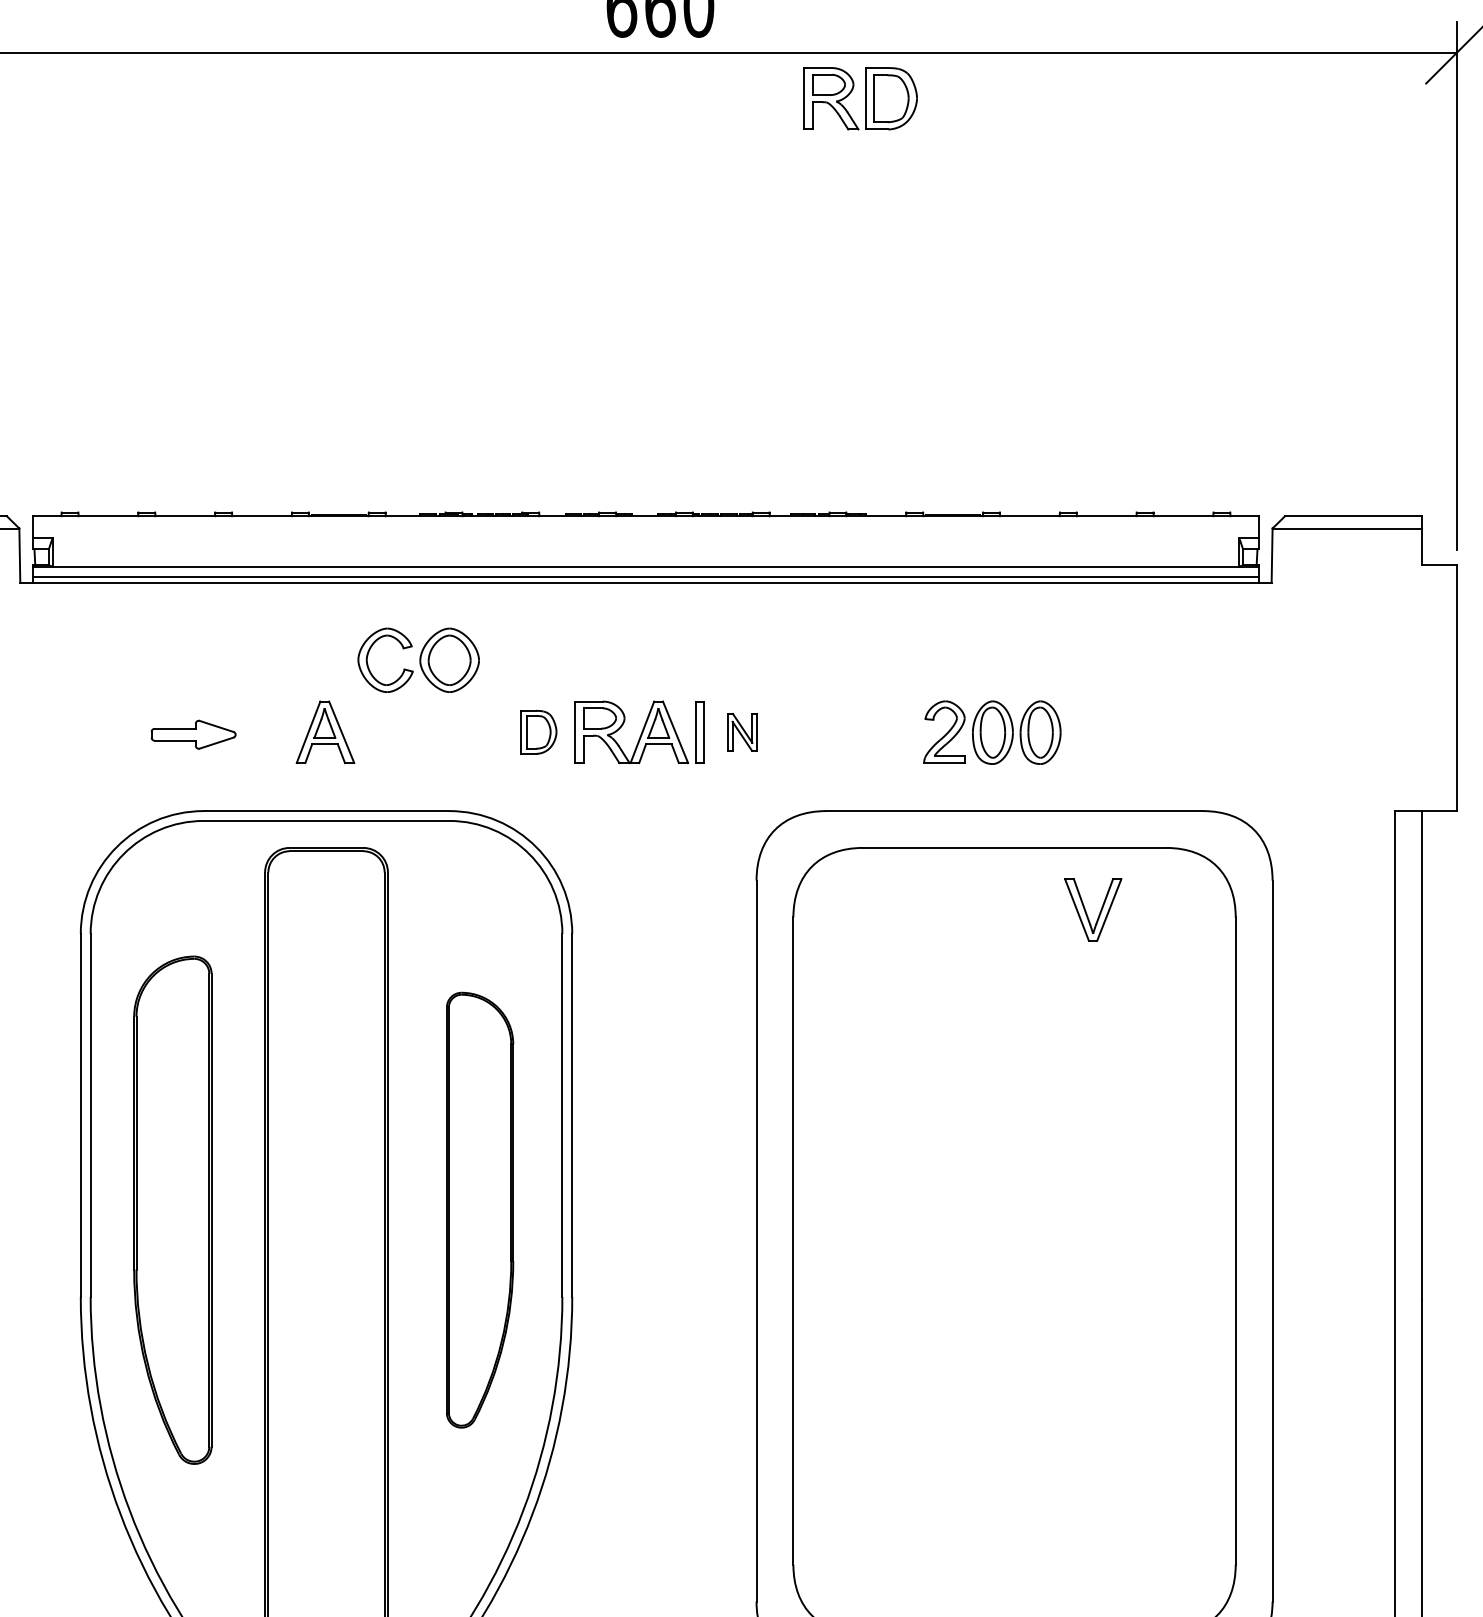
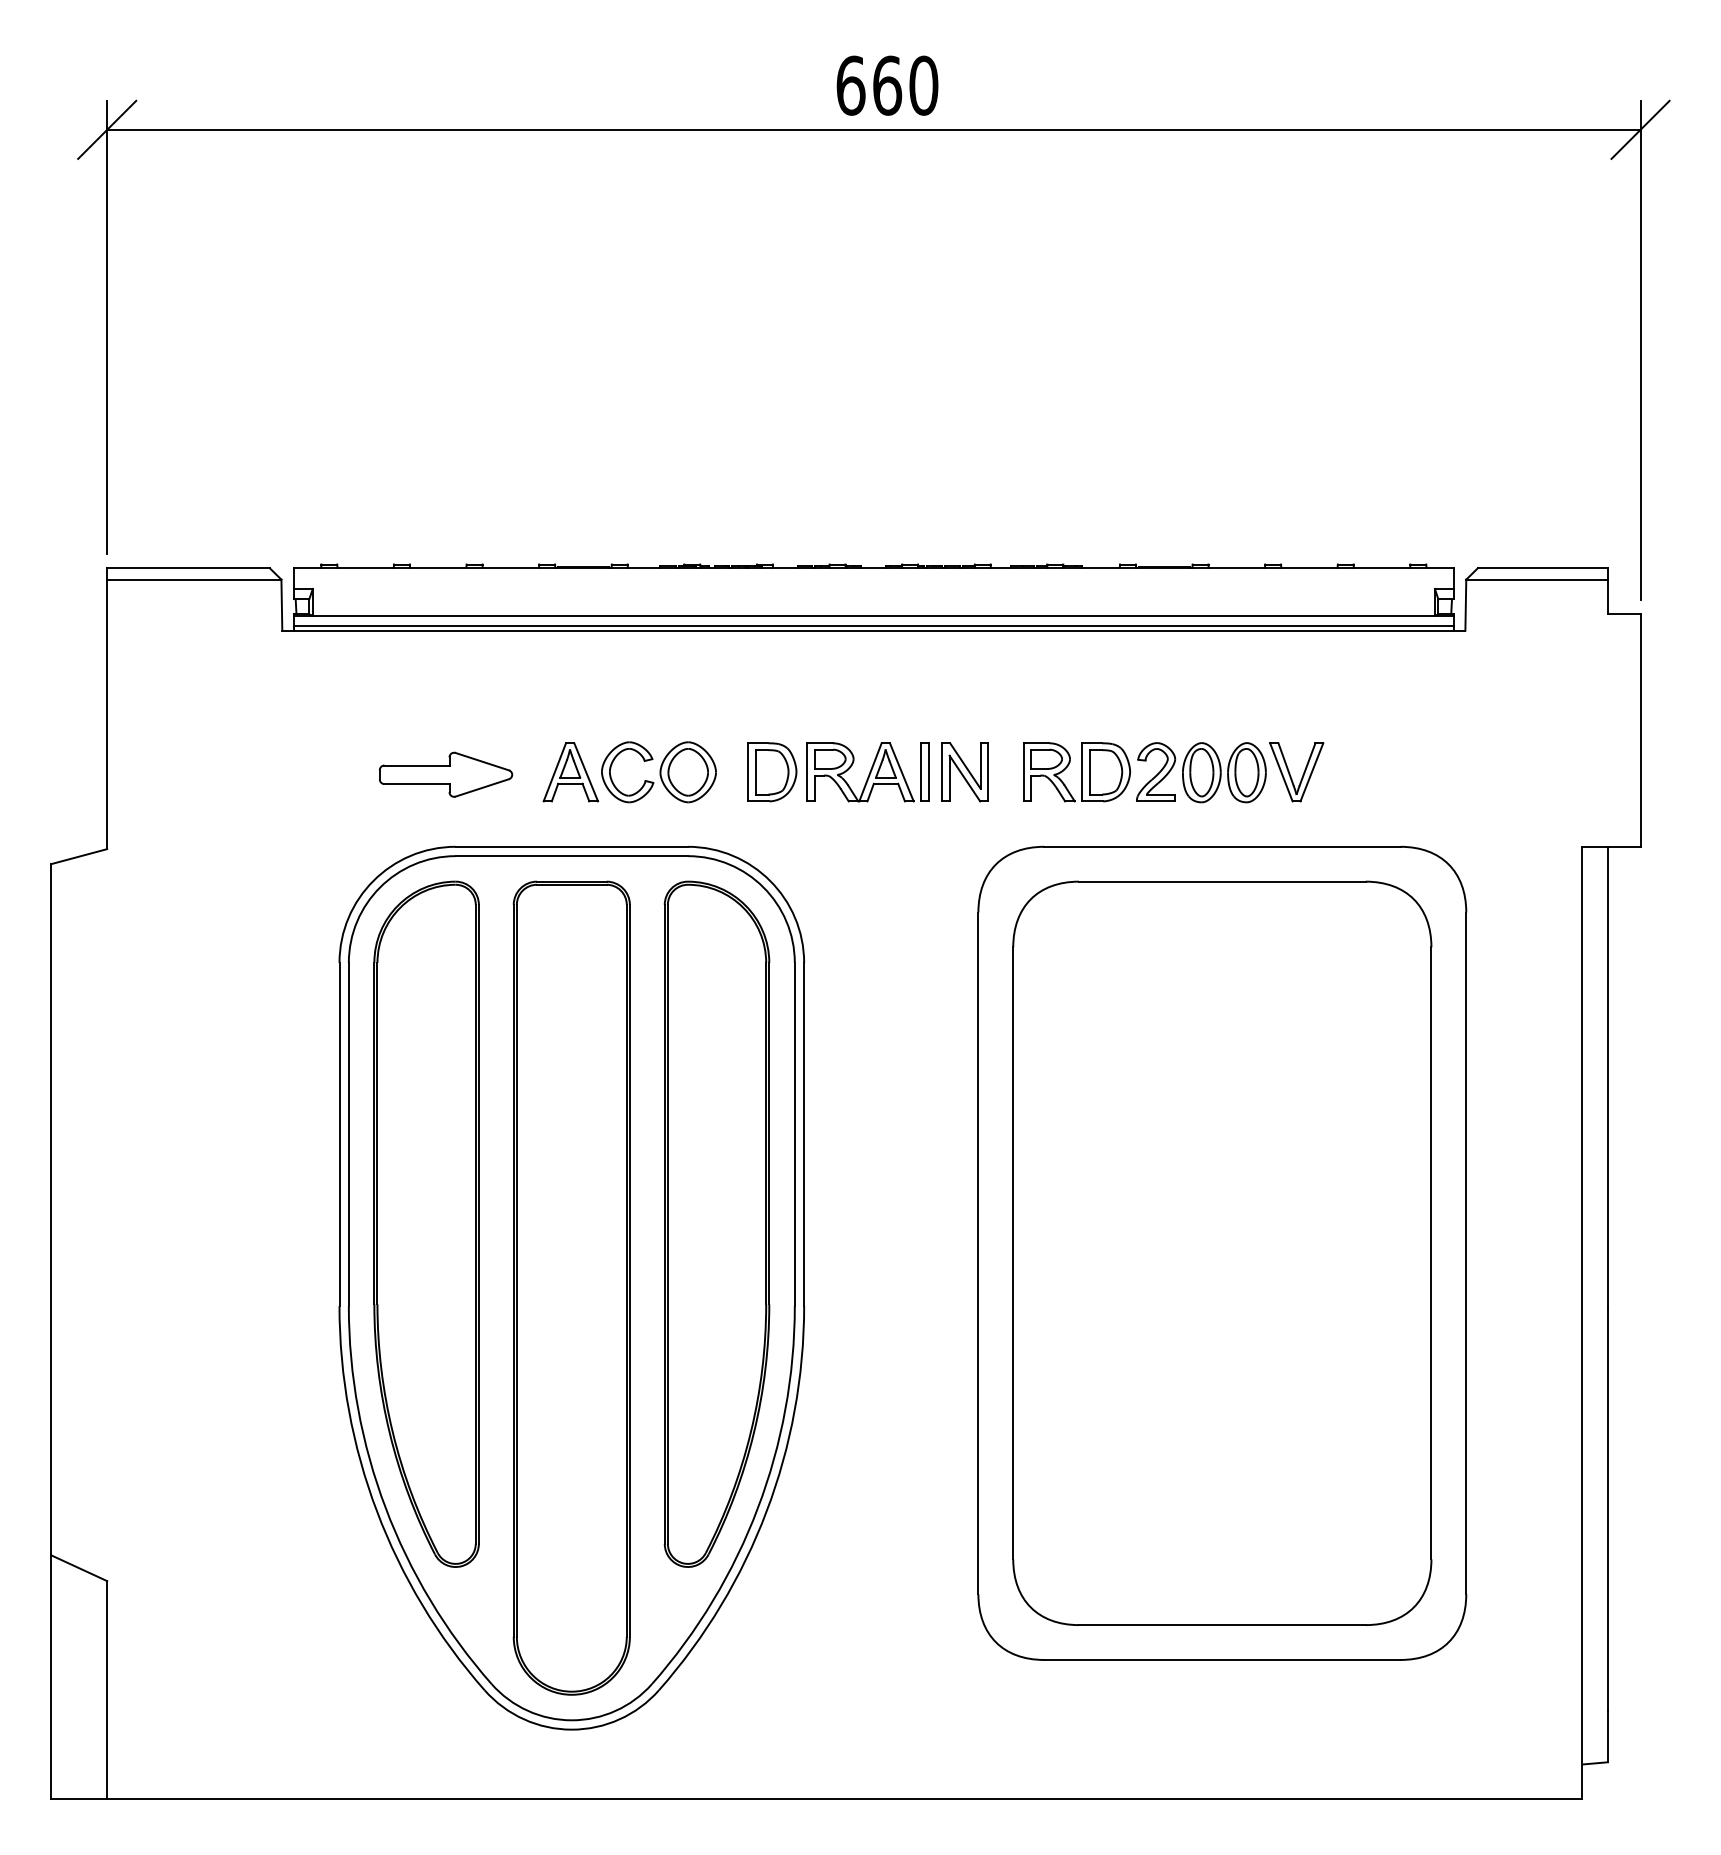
part: (860, 98) -> (1076, 772), moved
part: (418, 660) -> (658, 772), moved
part: (538, 732) -> (772, 772), size x1.43
part: (741, 732) -> (964, 772), size x1.67
part: (193, 734) -> (446, 774), size x1.67
part: (1086, 911) -> (1290, 773), moved
part: (172, 1209) -> (426, 1223), size x1.43
part: (479, 1209) -> (716, 1223), size x1.67

